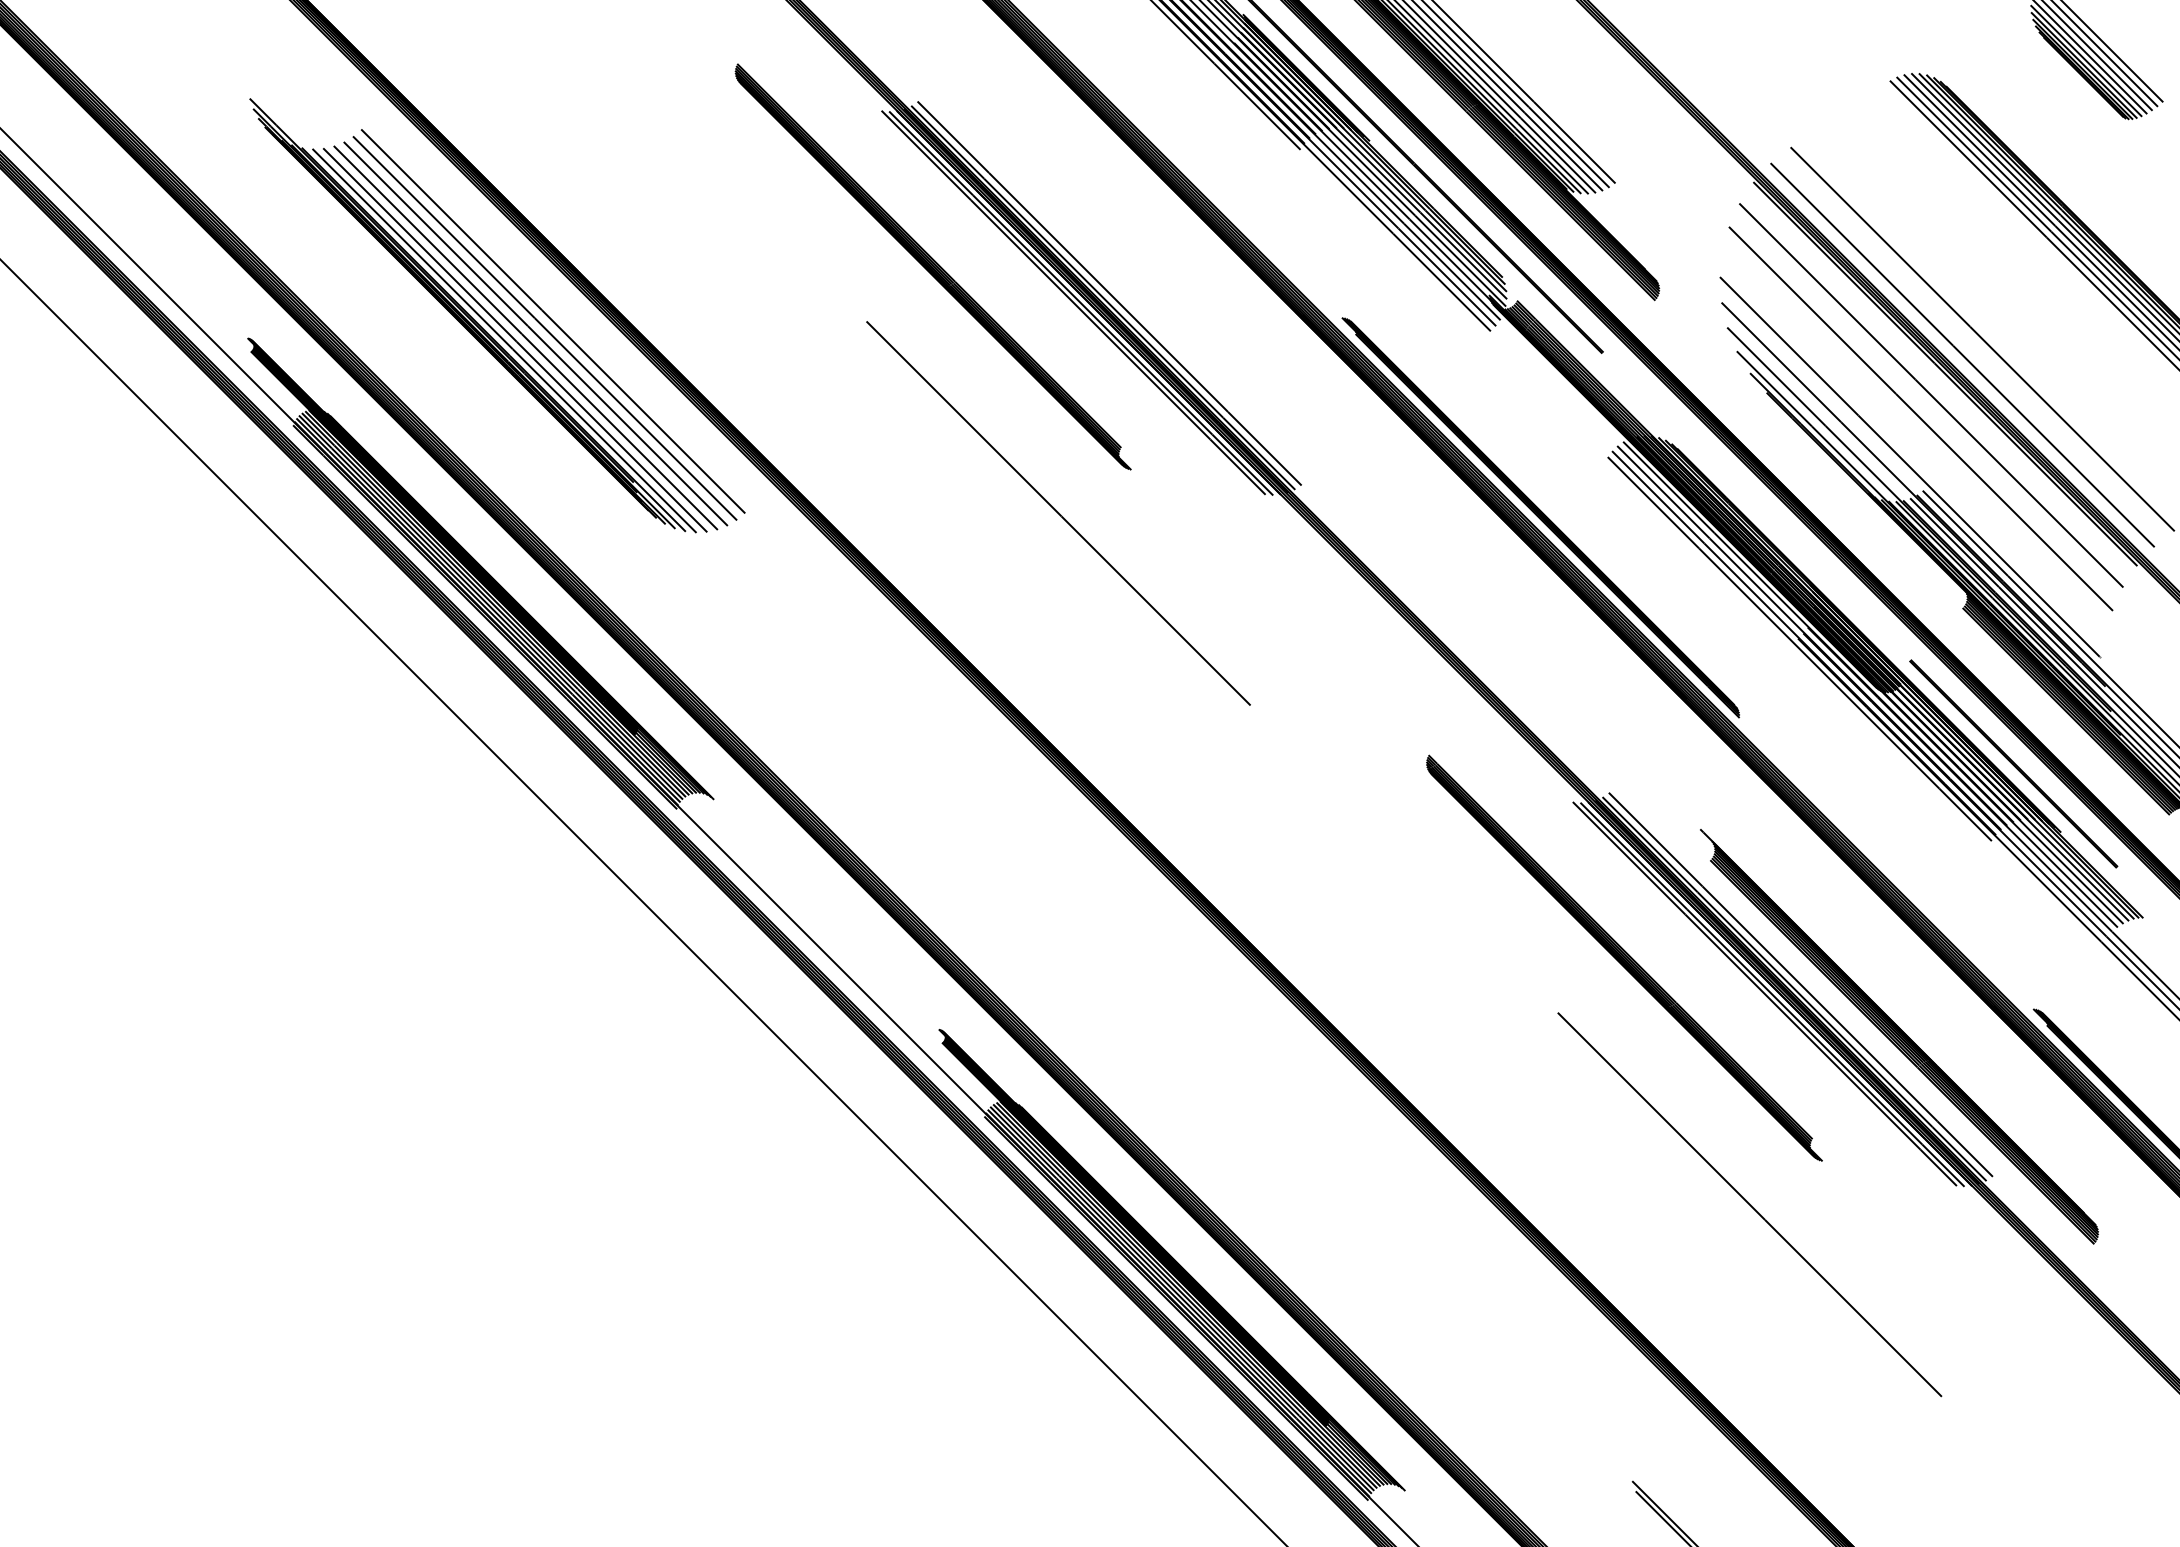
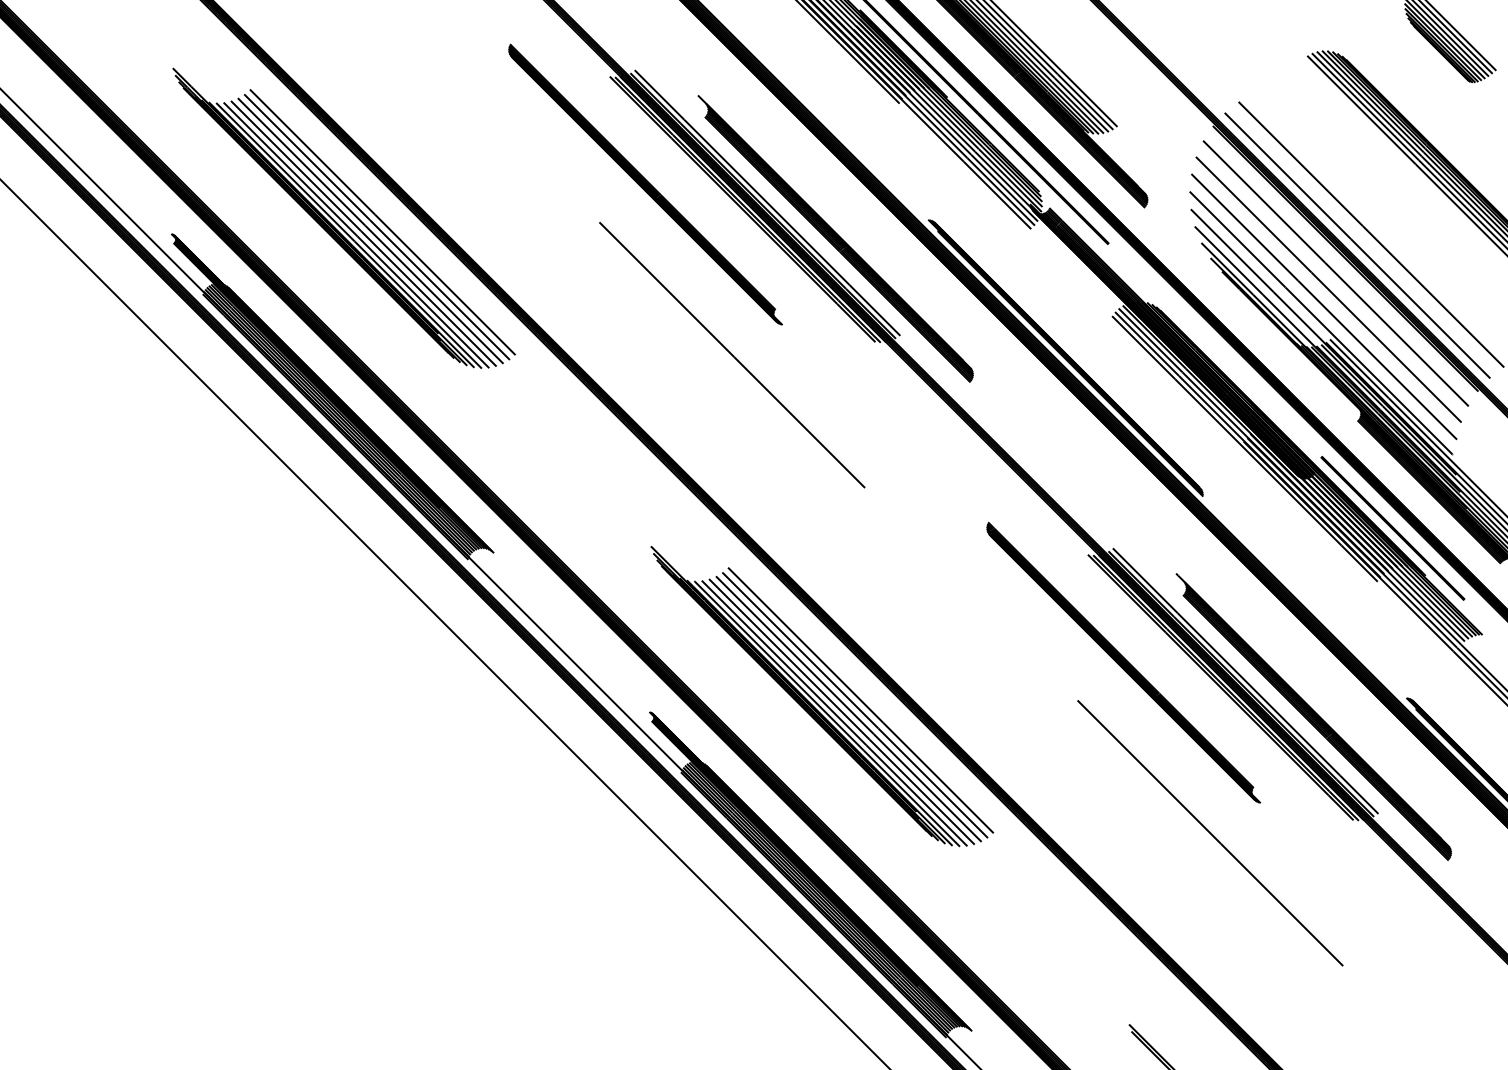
part: (1207, 344) -> (835, 238), added
line: (1914, 443) -> (1324, 306), added
part: (1189, 1006) -> (822, 696), added

